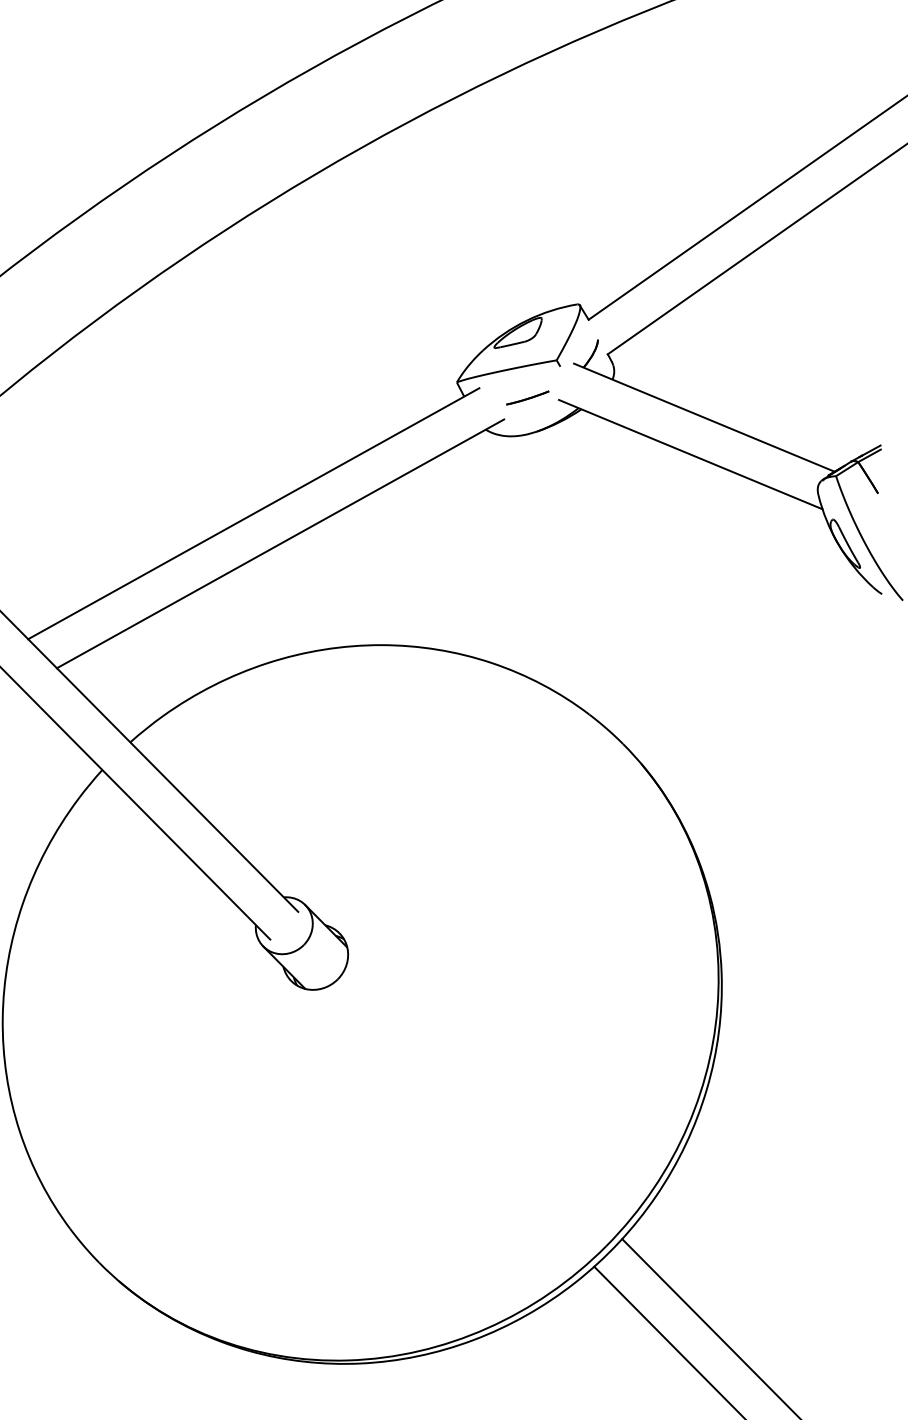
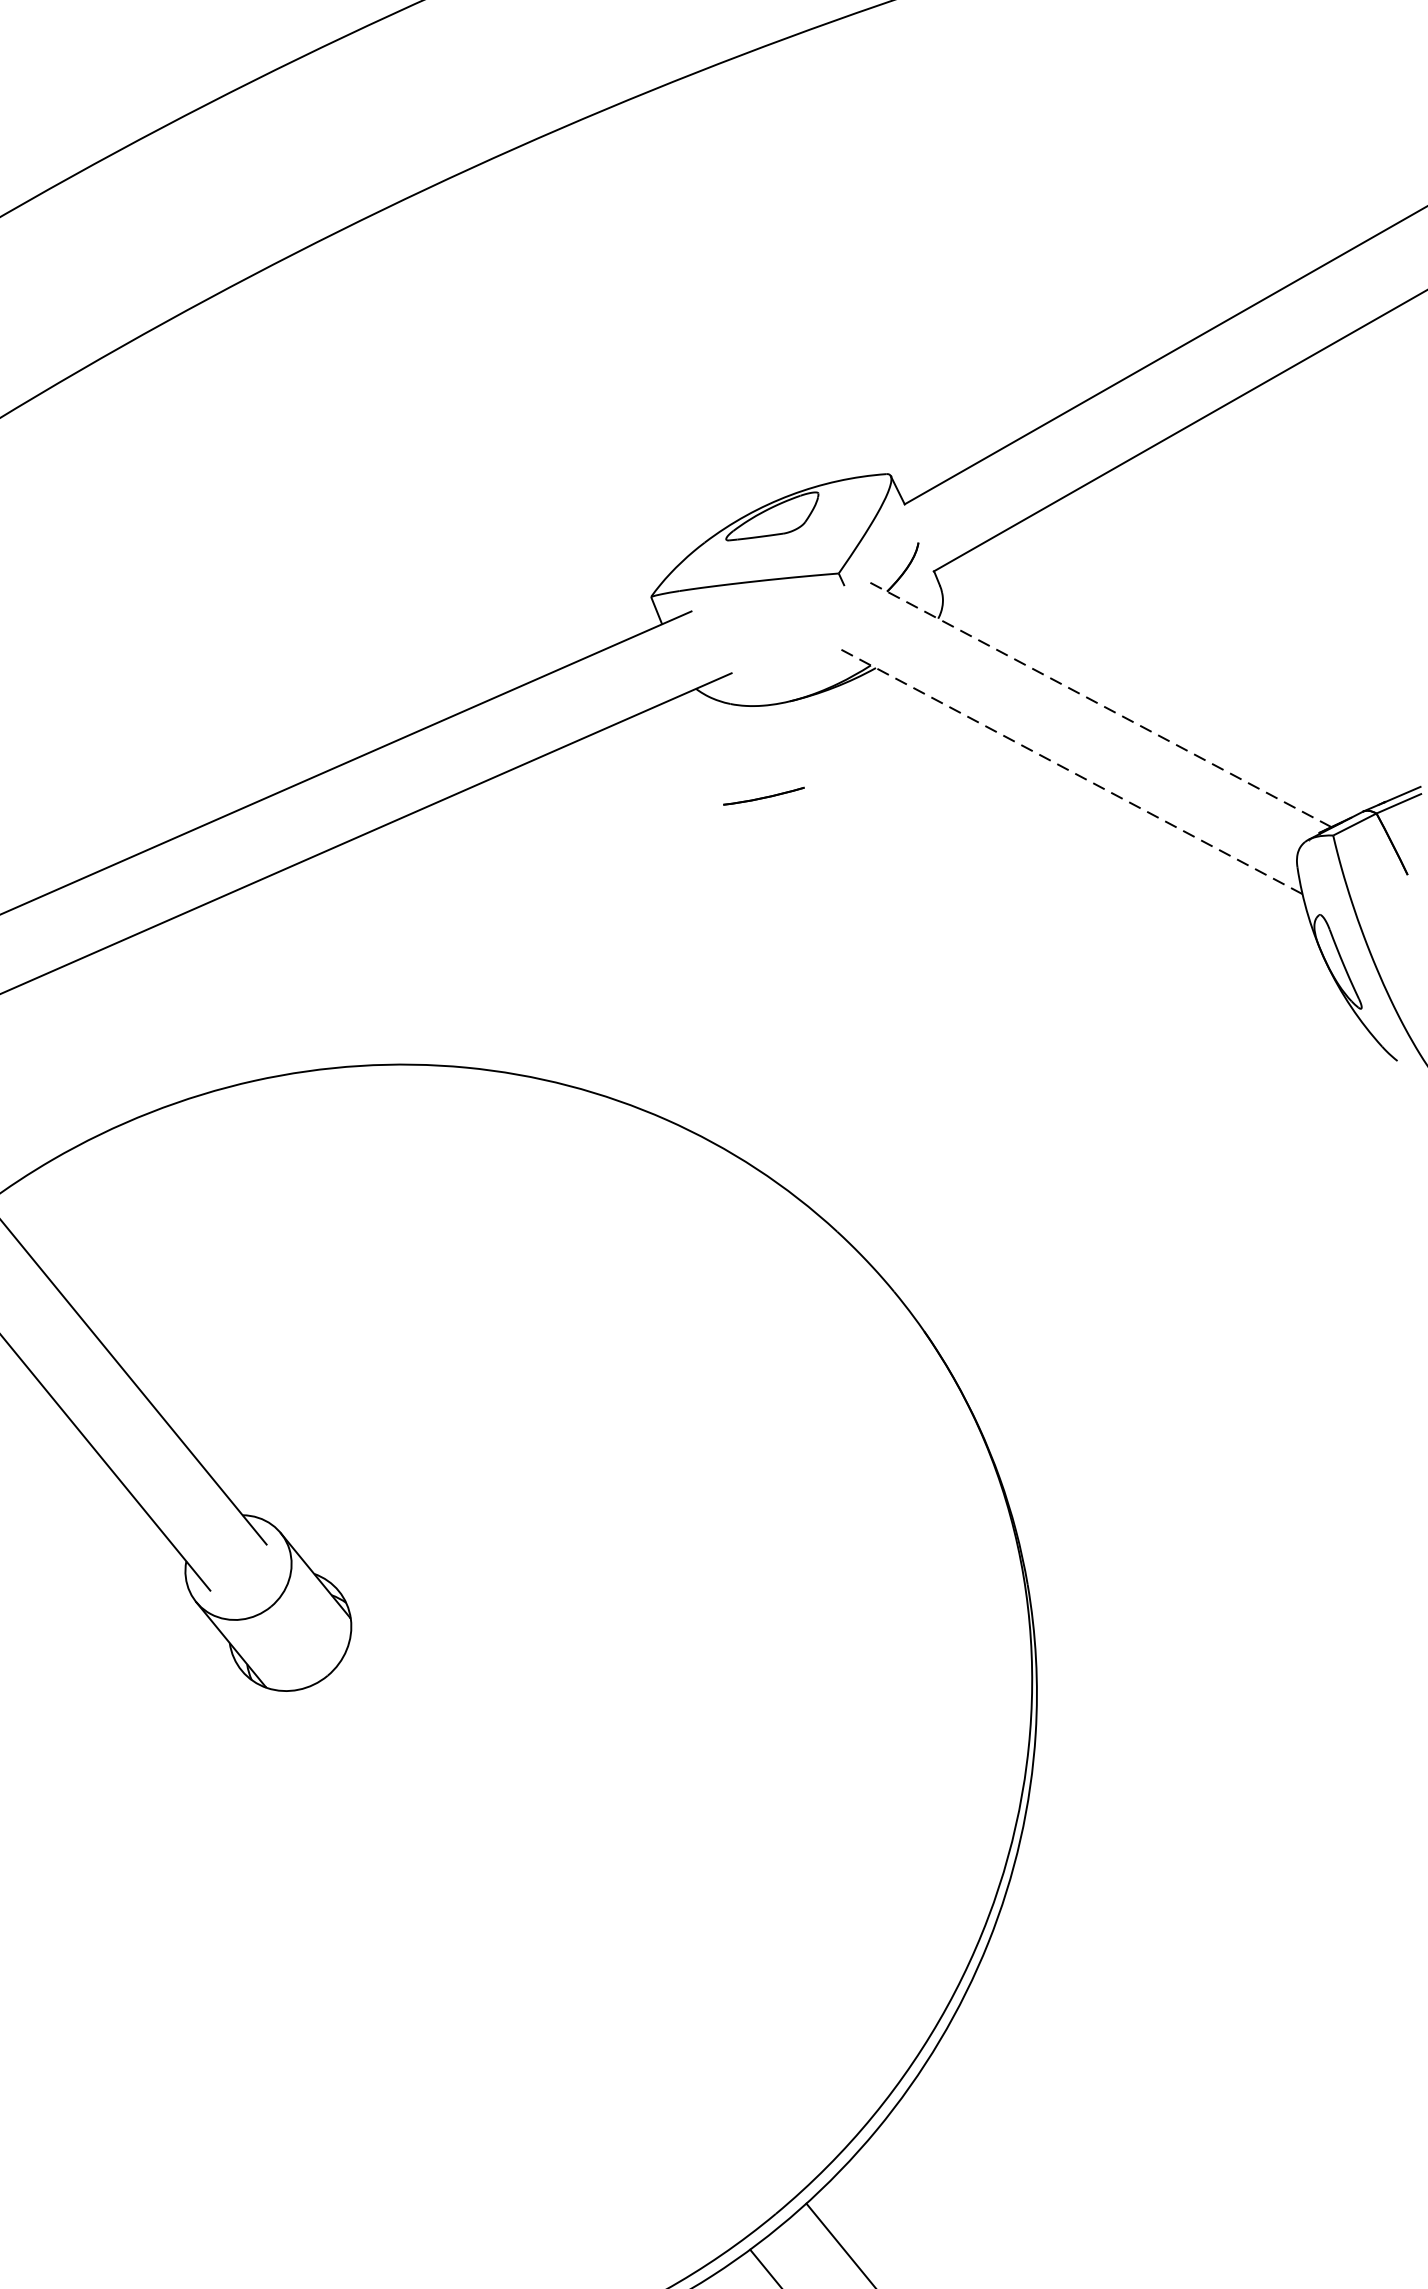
line: (528, 397) -> (765, 795), moved
line: (703, 417) -> (1099, 704), solid -> dashed
line: (690, 454) -> (1068, 770), solid -> dashed

